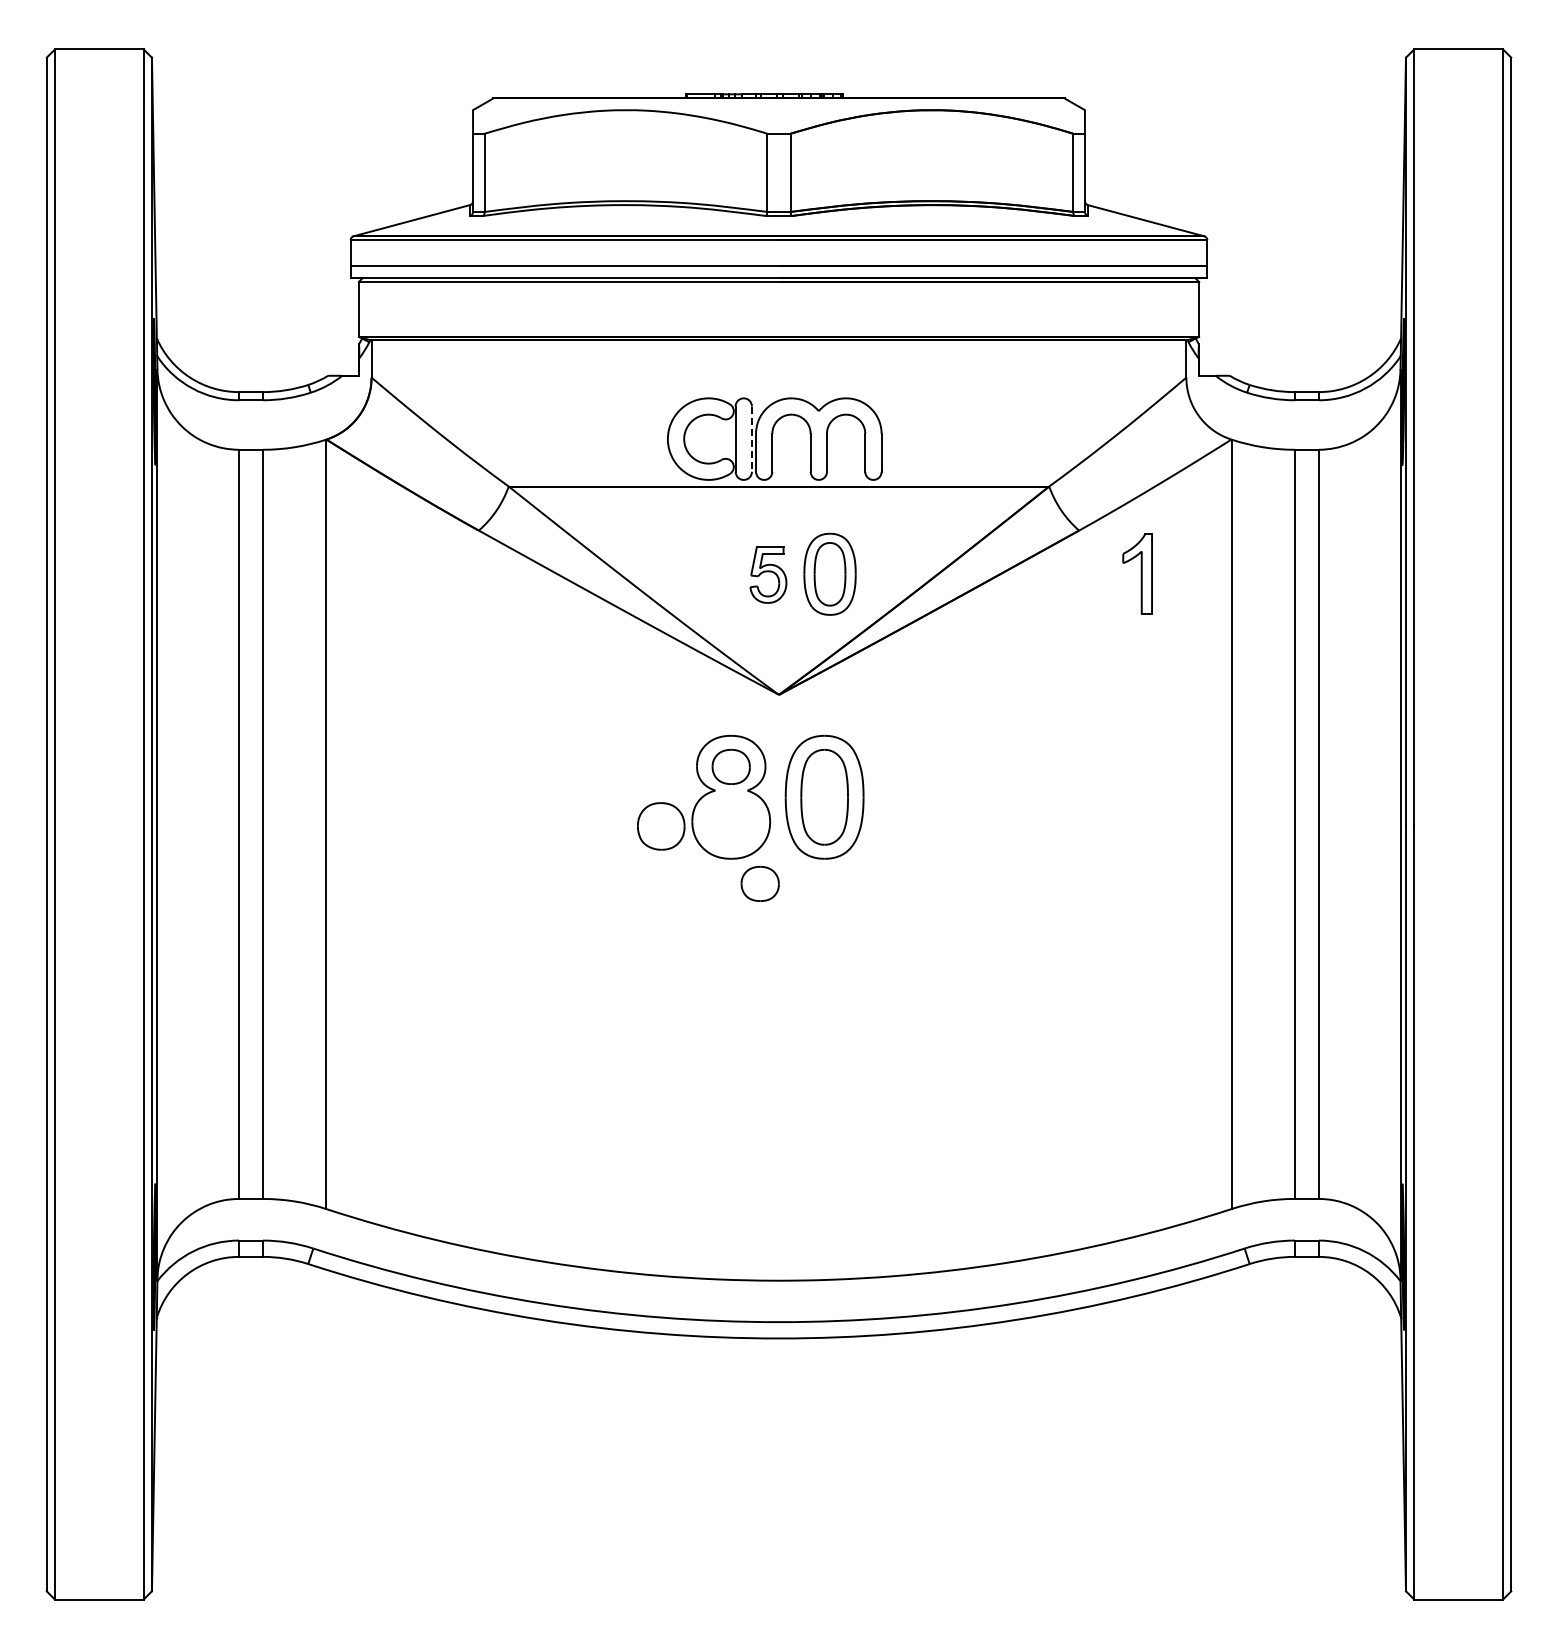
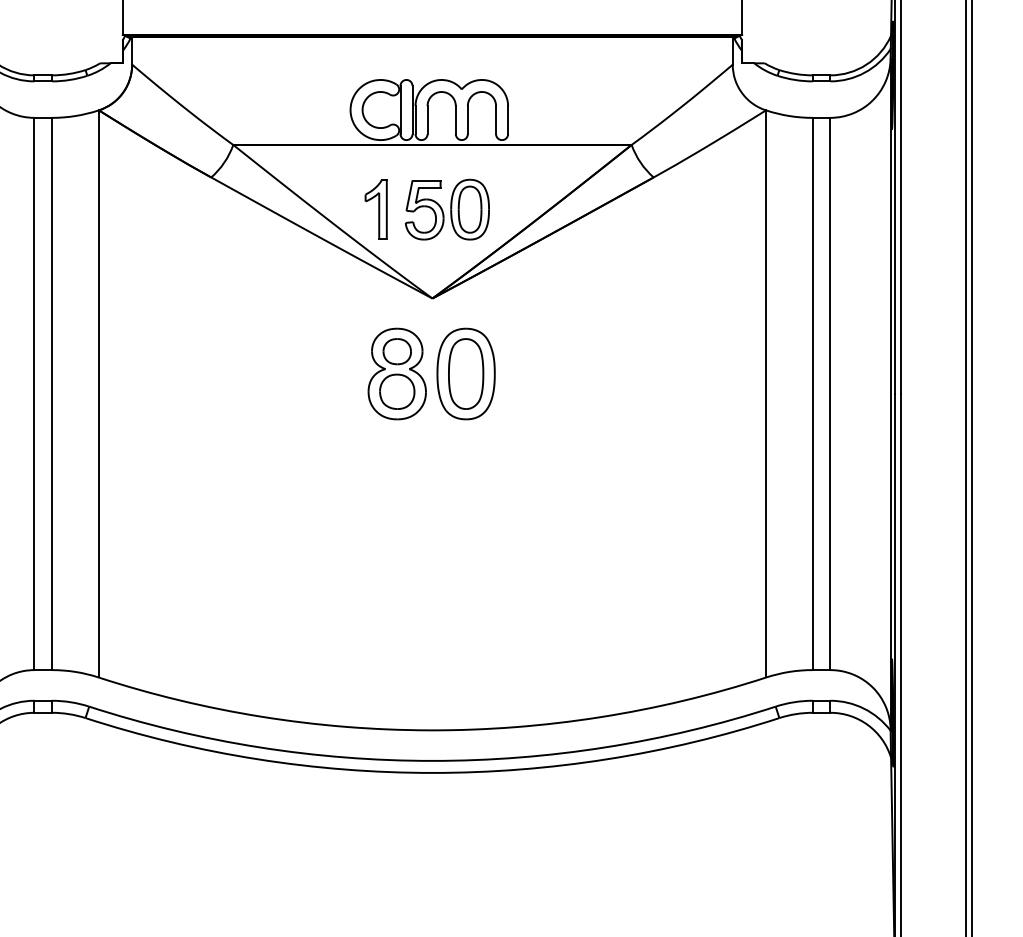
line: (751, 439) -> (412, 110), dashed -> solid
part: (1137, 573) -> (376, 209), moved
part: (768, 574) -> (424, 209), size x1.43
part: (661, 826) -> (397, 391), moved
part: (759, 883) -> (418, 437), removed

